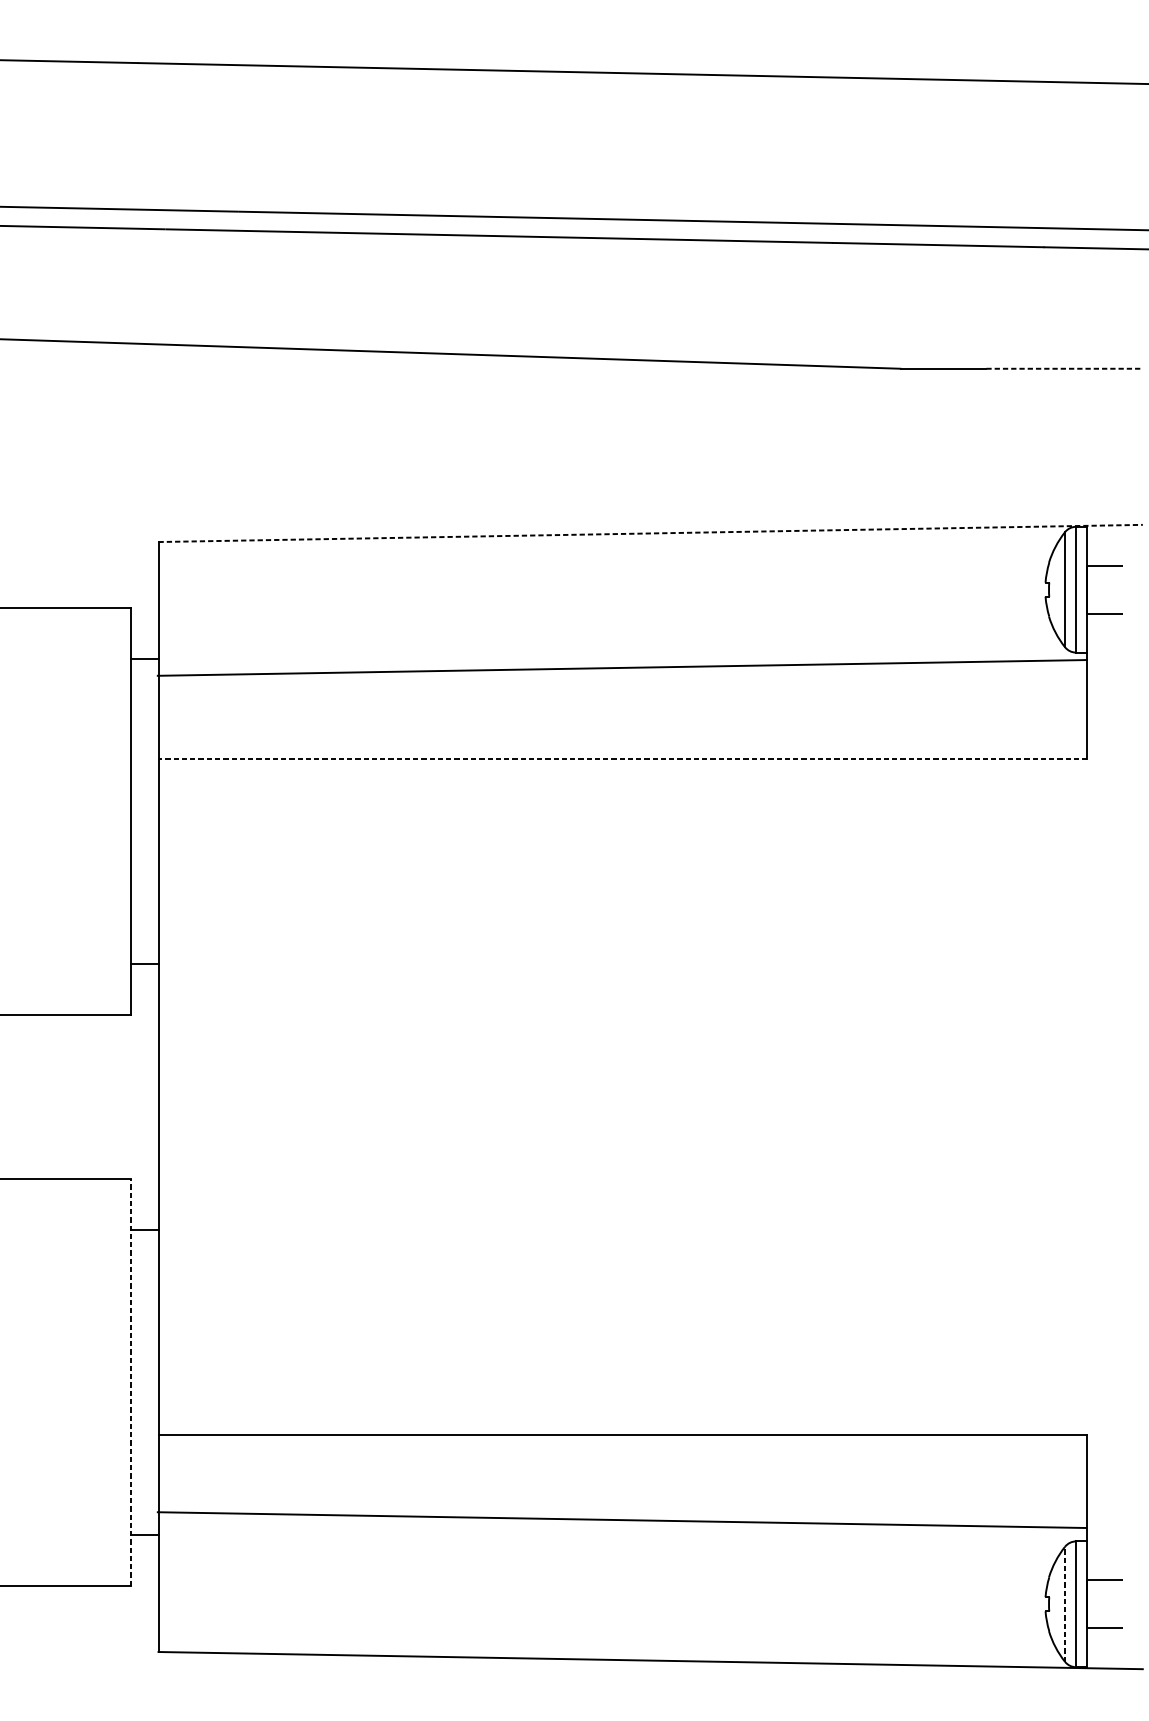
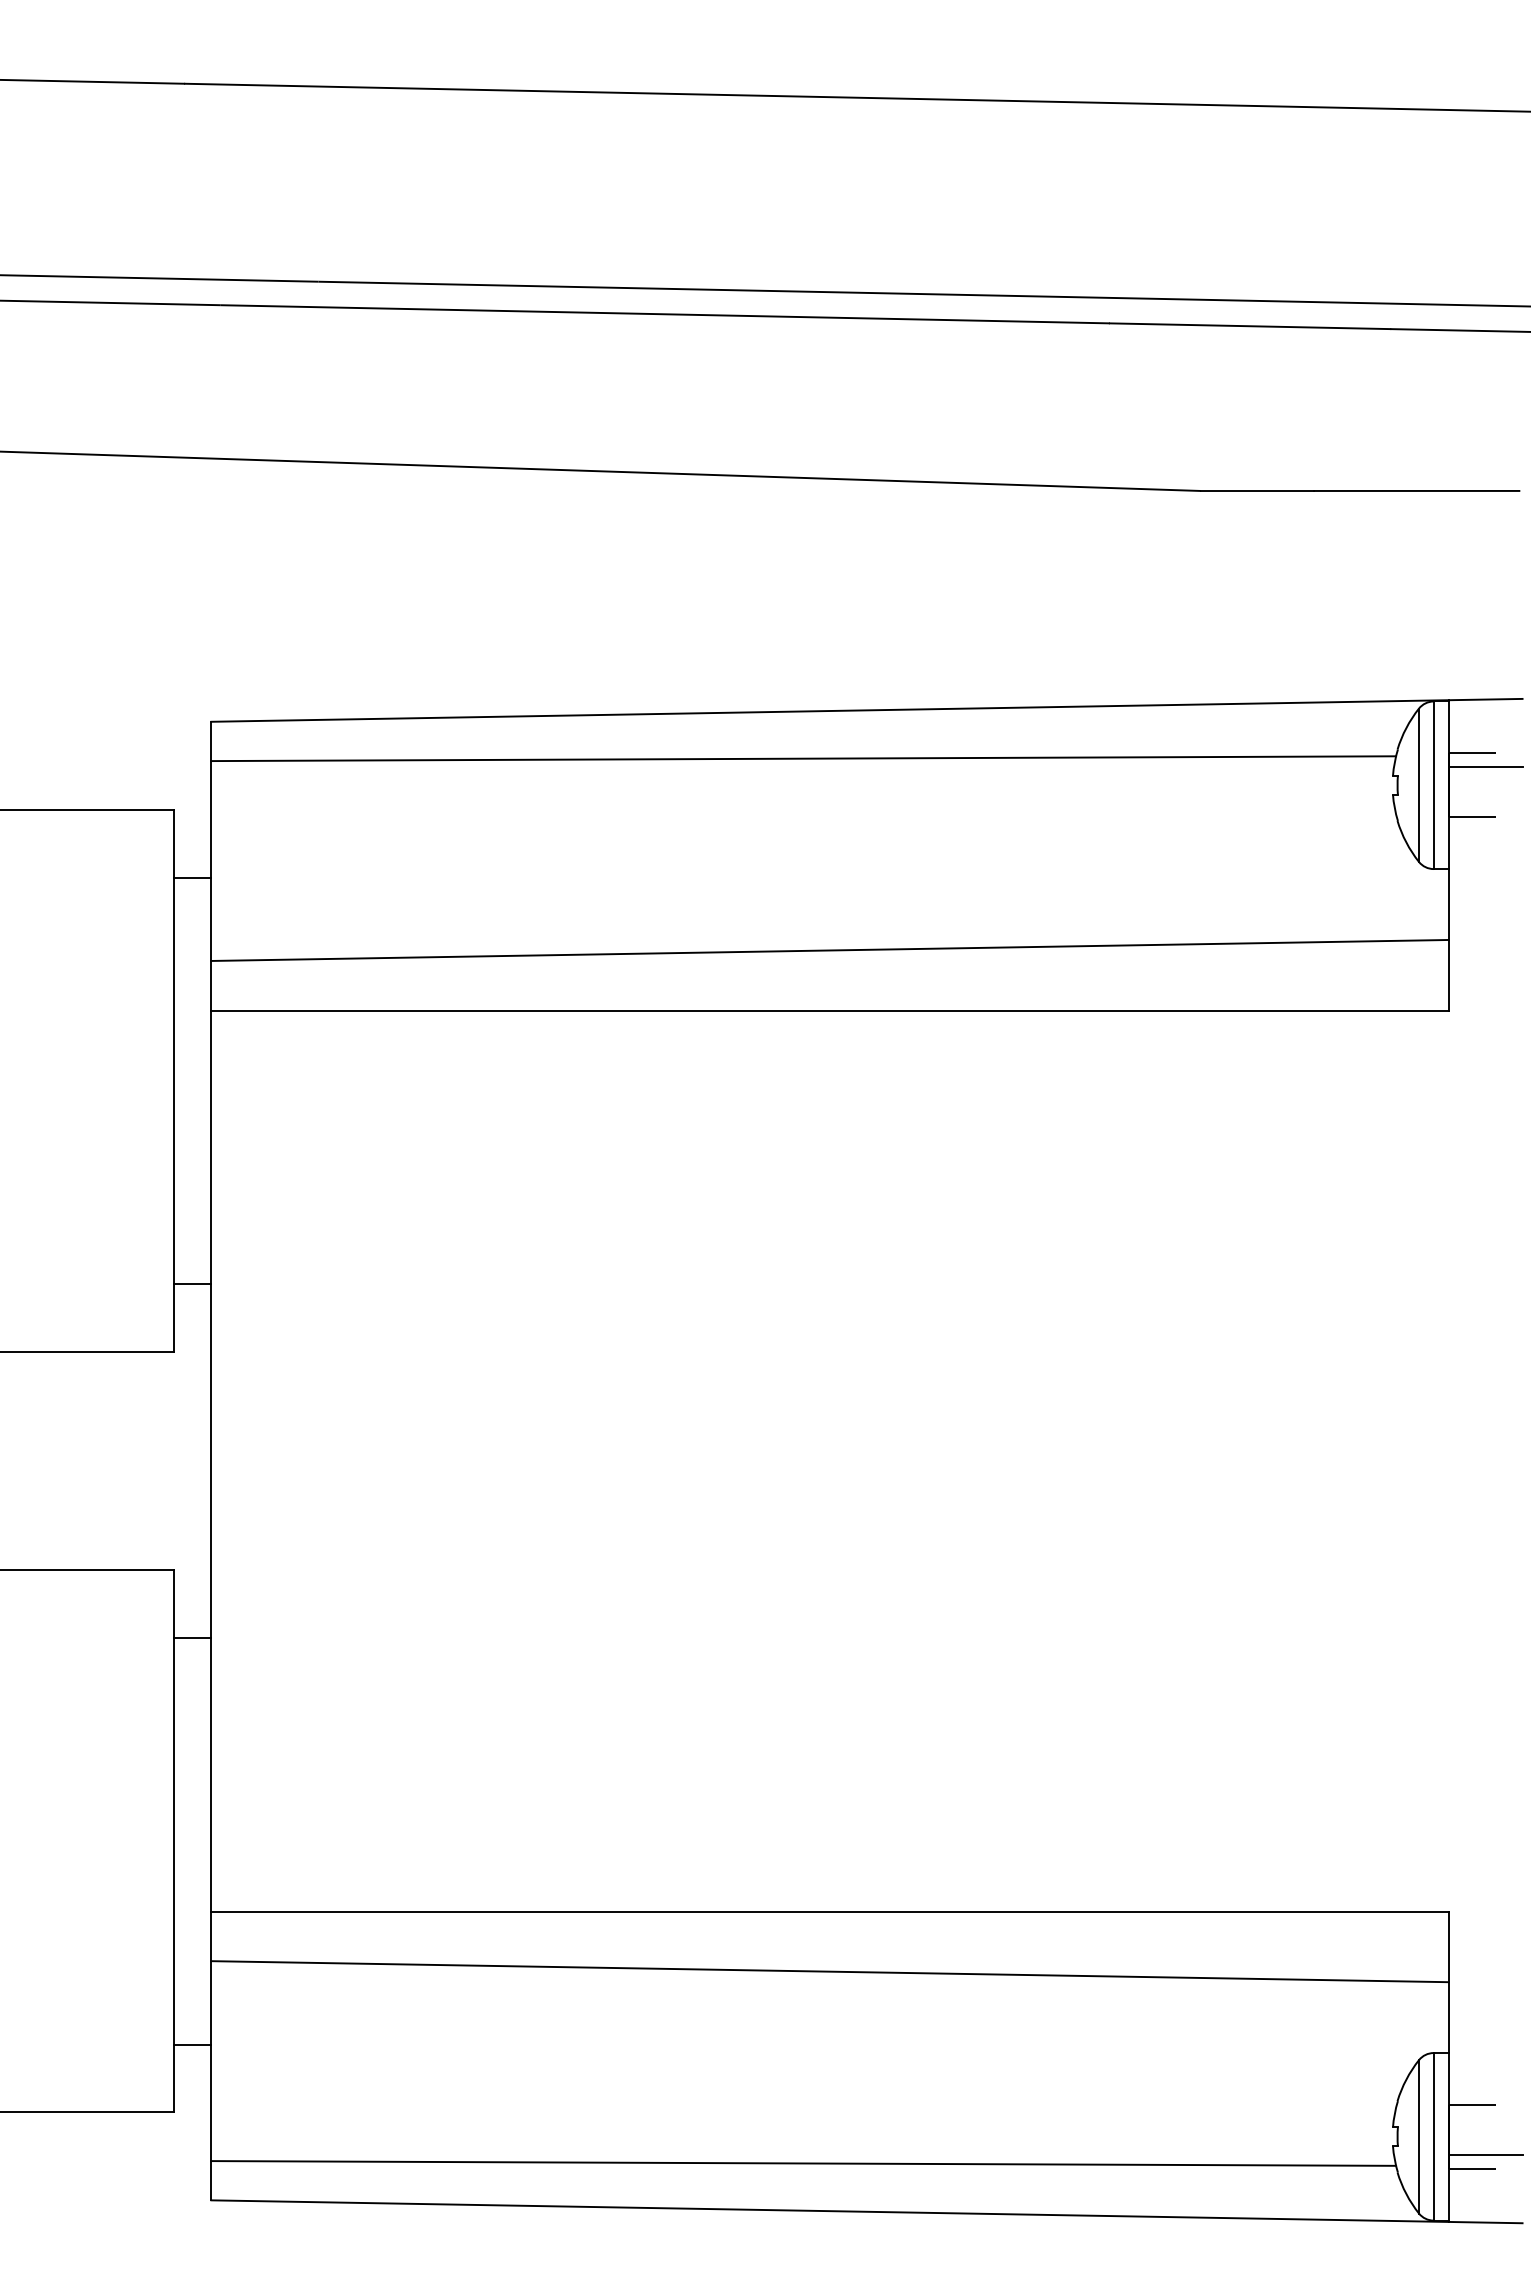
line: (1063, 368) -> (1416, 490), dashed -> solid
line: (650, 533) -> (866, 710), dashed -> solid
line: (603, 569) -> (803, 758), added
line: (1115, 575) -> (1485, 766), added
line: (621, 667) -> (829, 949), moved
line: (623, 758) -> (830, 1010), dashed -> solid
line: (130, 1381) -> (174, 1840), dashed -> solid
line: (621, 1519) -> (829, 1971), moved
line: (1065, 1604) -> (1419, 2136), dashed -> solid
line: (1115, 1618) -> (1485, 2155), added
line: (603, 1624) -> (803, 2163), added

